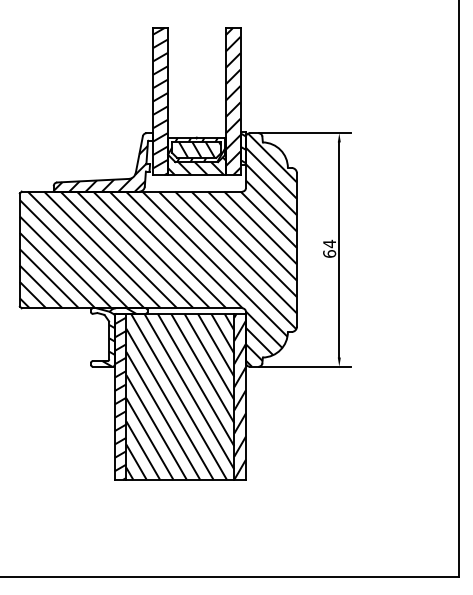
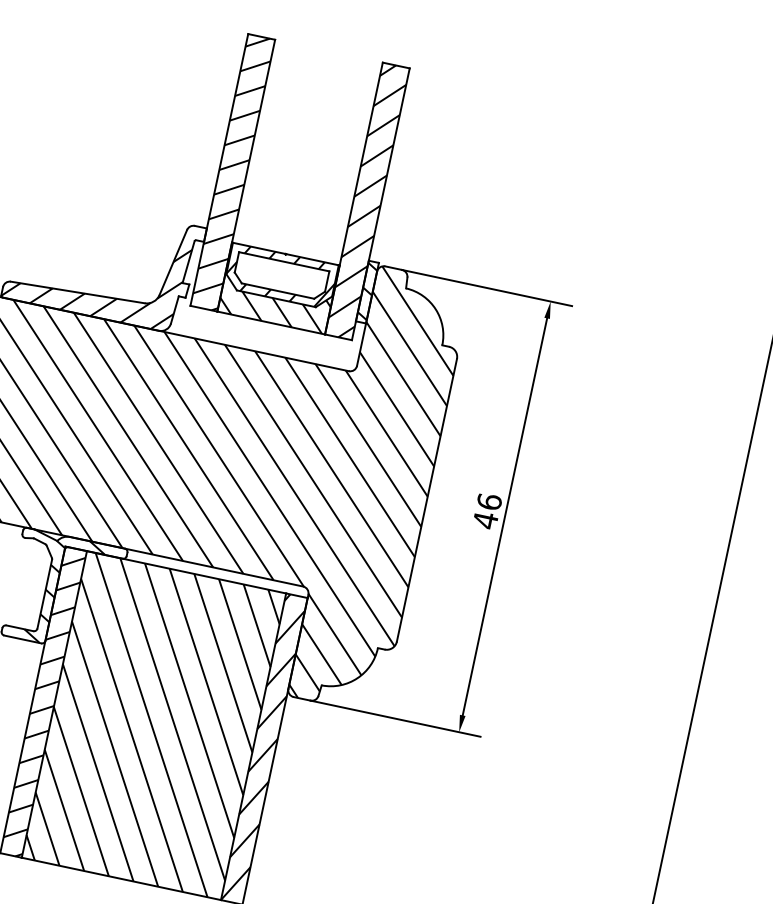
hatch: (199, 149) -> (286, 276), removed
text: (329, 248) -> (487, 510), 64 -> 46

